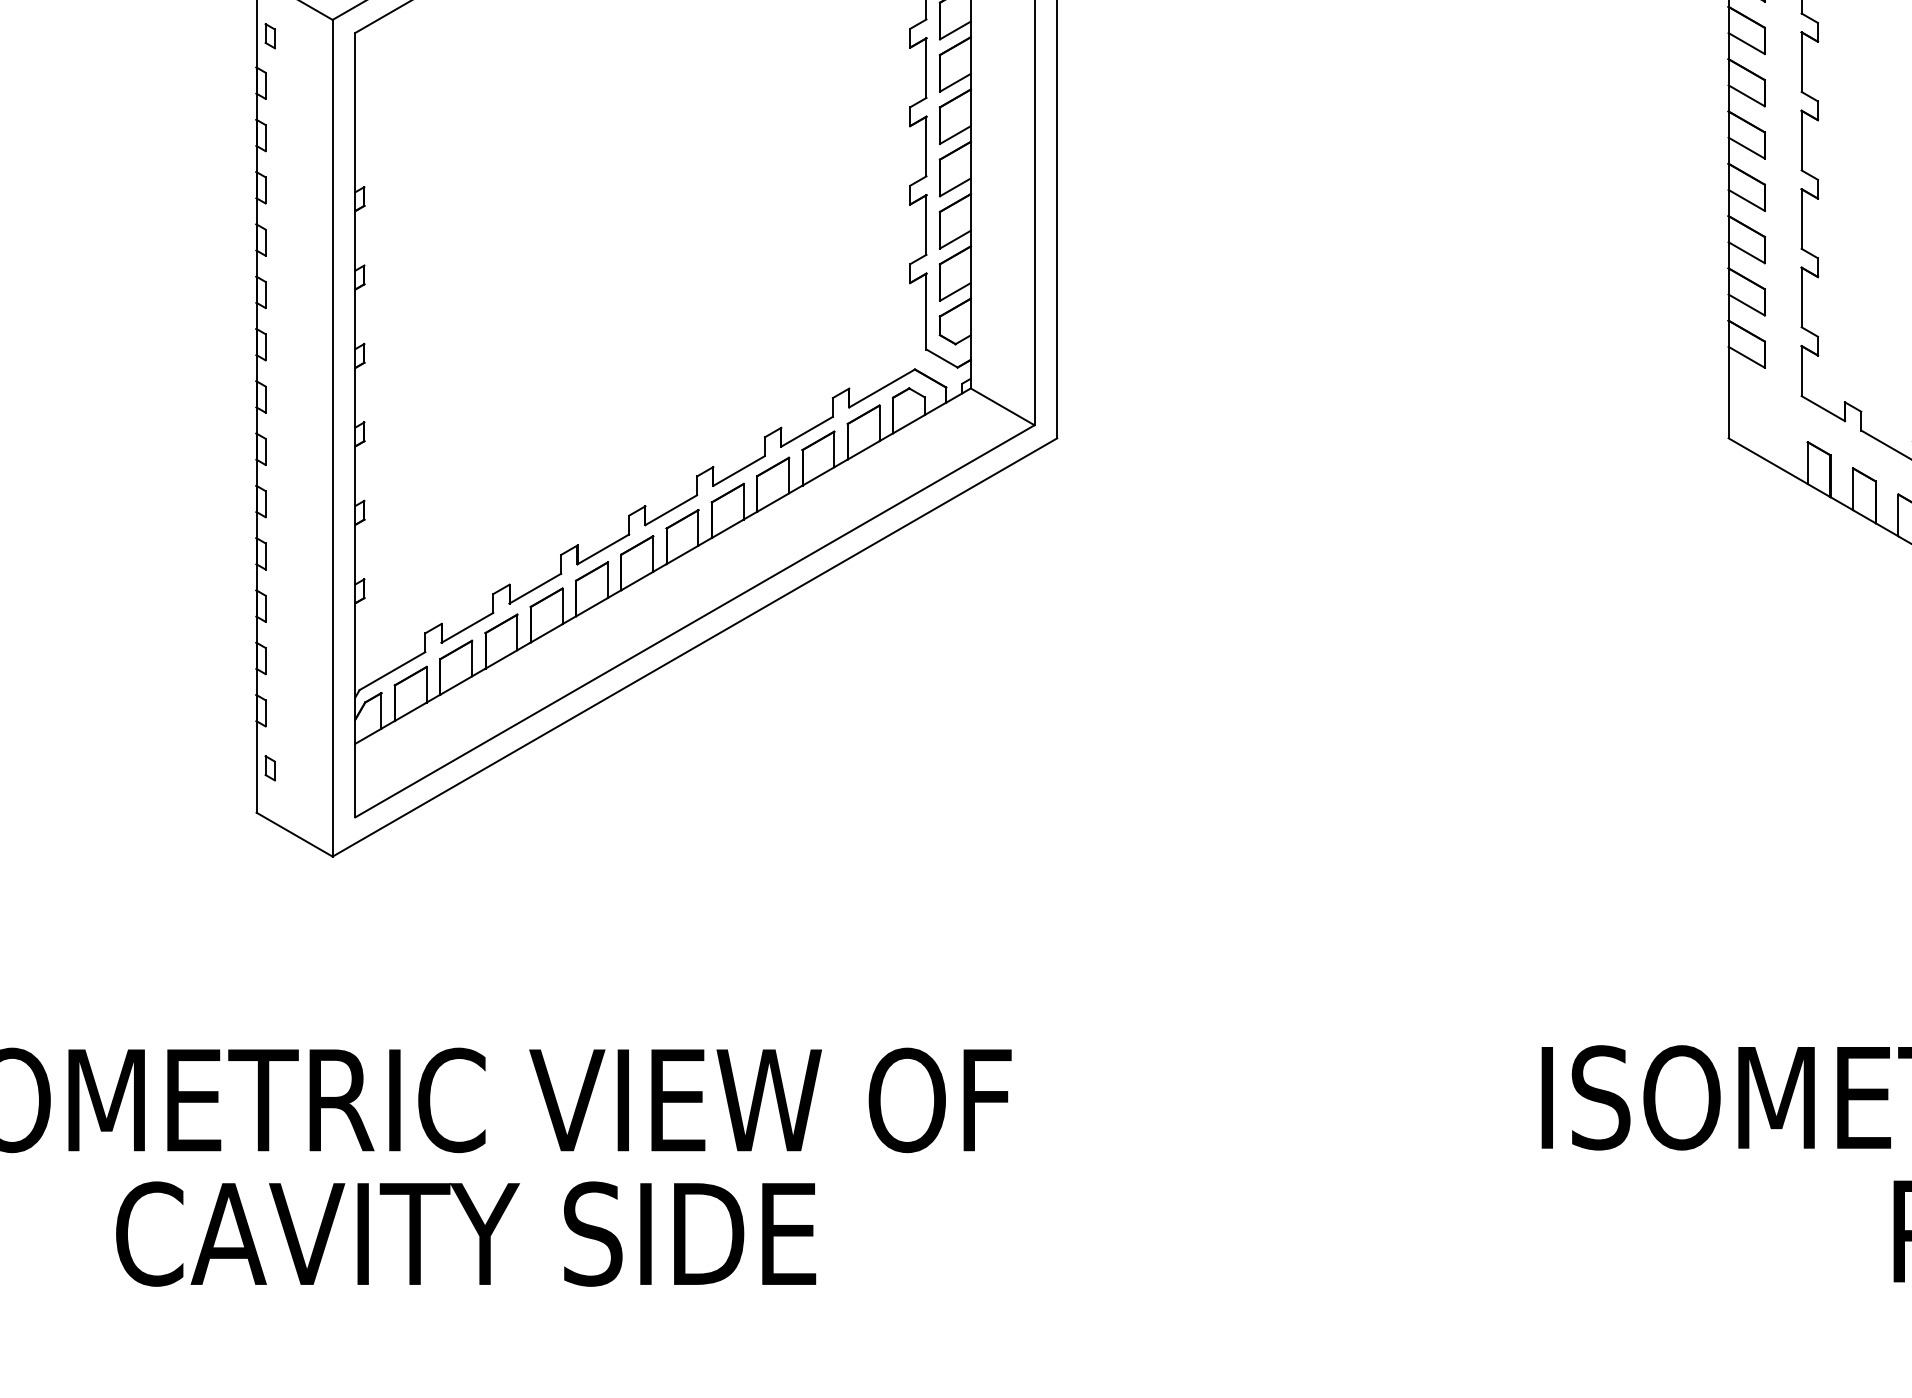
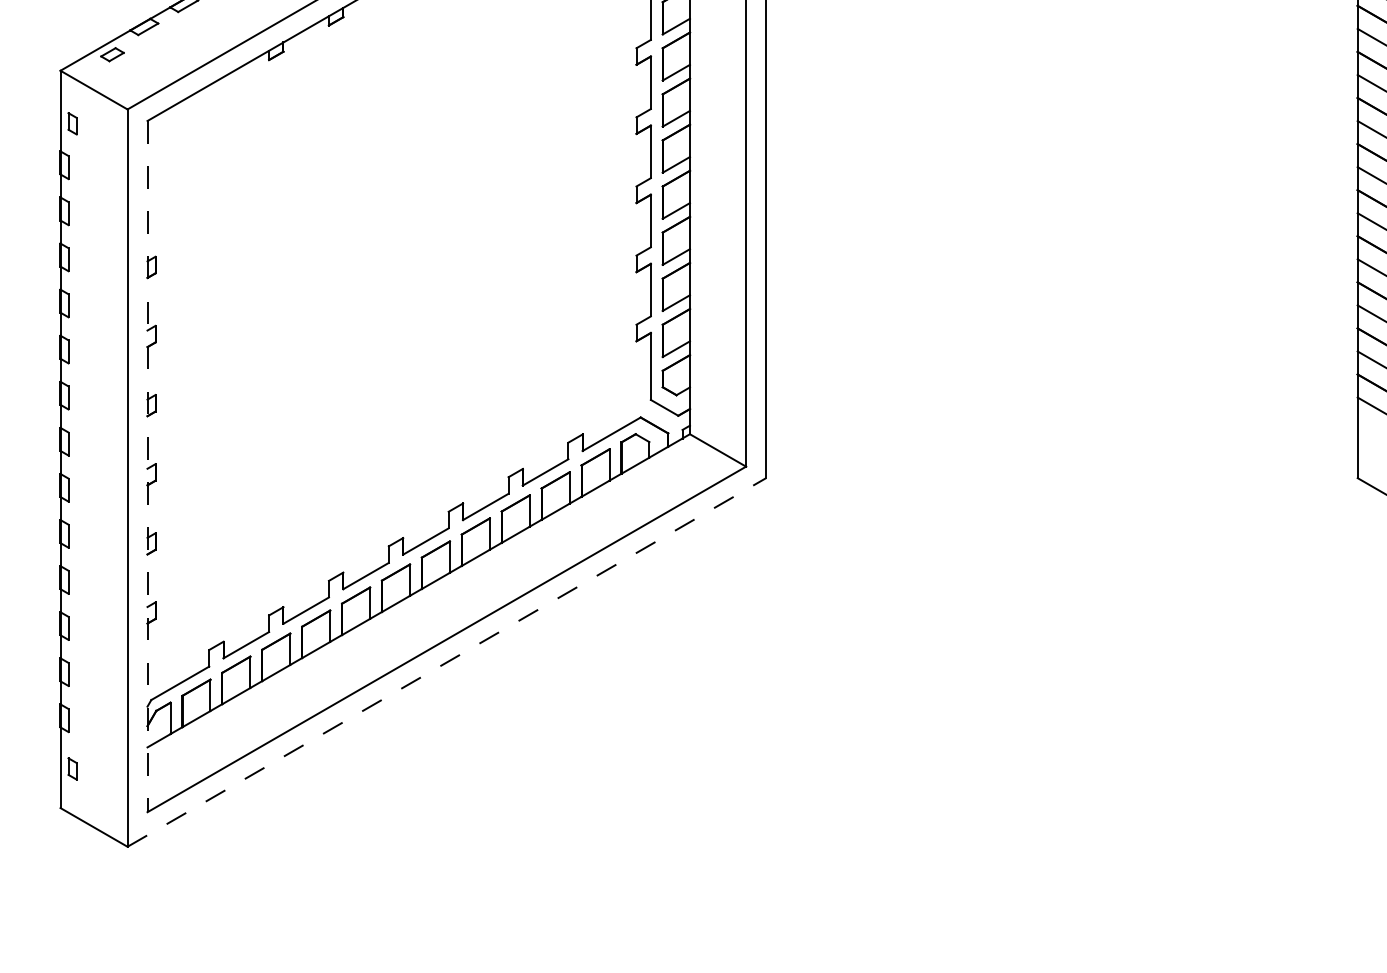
line: (355, 425) -> (147, 466), solid -> dashed
line: (695, 647) -> (447, 662), solid -> dashed

